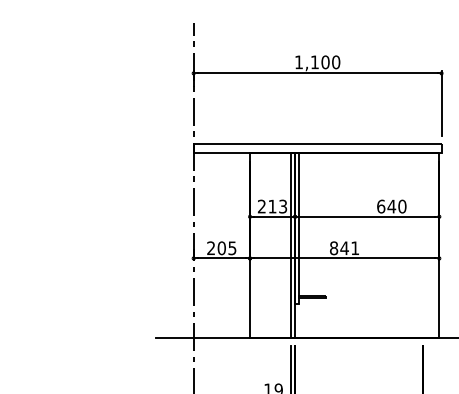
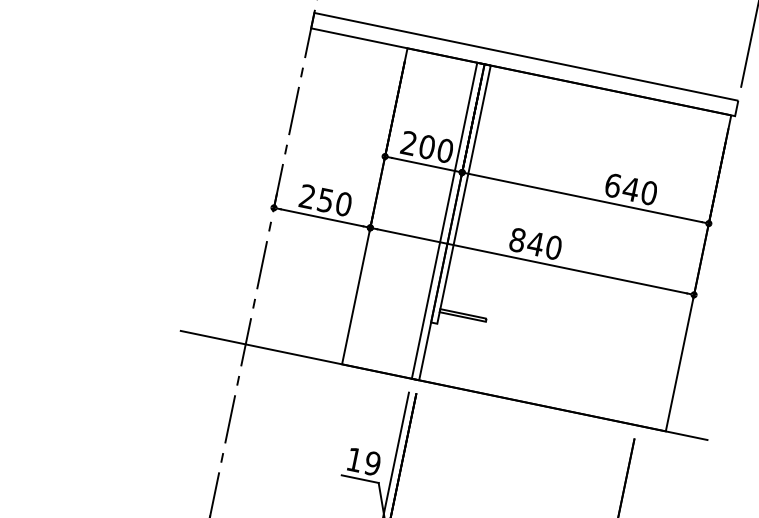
text: (277, 206) -> (435, 148), 213 -> 200
text: (226, 248) -> (333, 202), 205 -> 250
text: (355, 248) -> (554, 248), 841 -> 840

